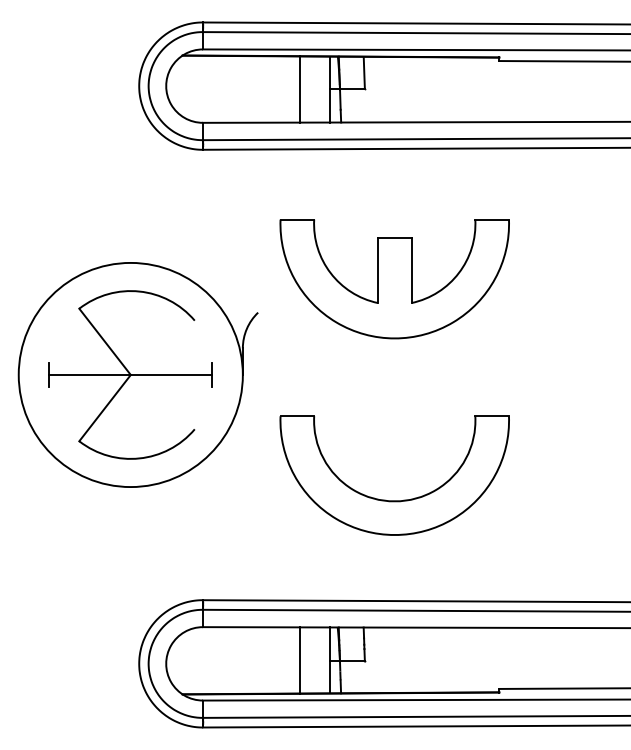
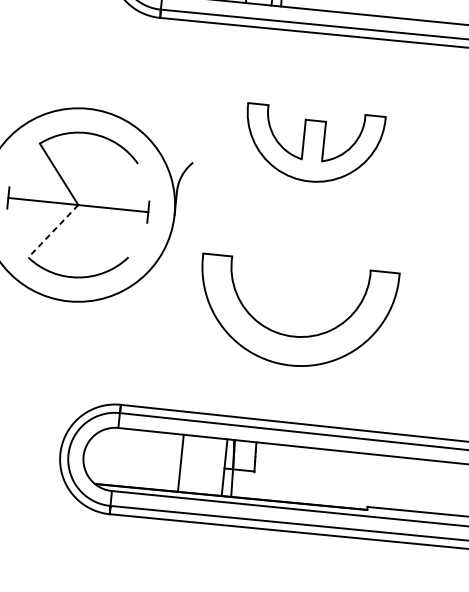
part: (394, 279) -> (313, 146), size x0.7
line: (105, 408) -> (53, 231), solid -> dashed
line: (300, 660) -> (181, 463), moved

